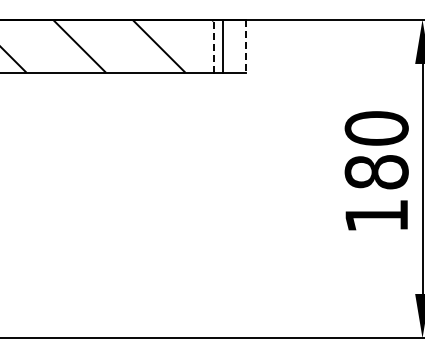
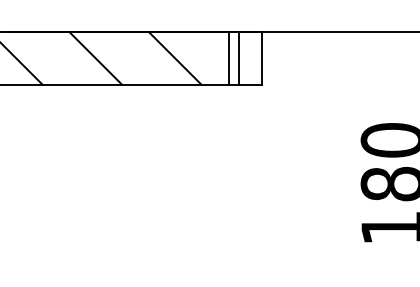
line: (213, 46) -> (229, 58), dashed -> solid
line: (245, 46) -> (261, 58), dashed -> solid

